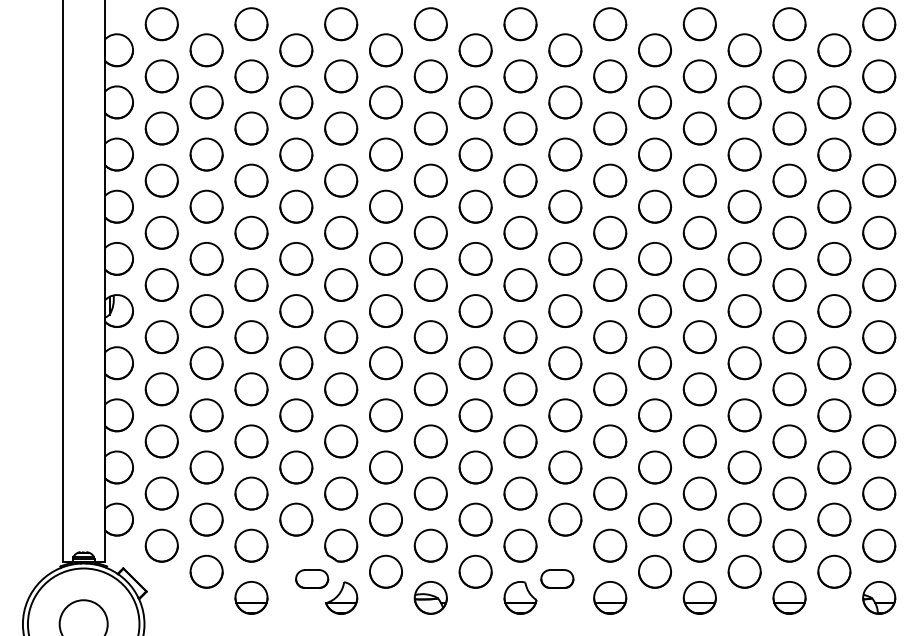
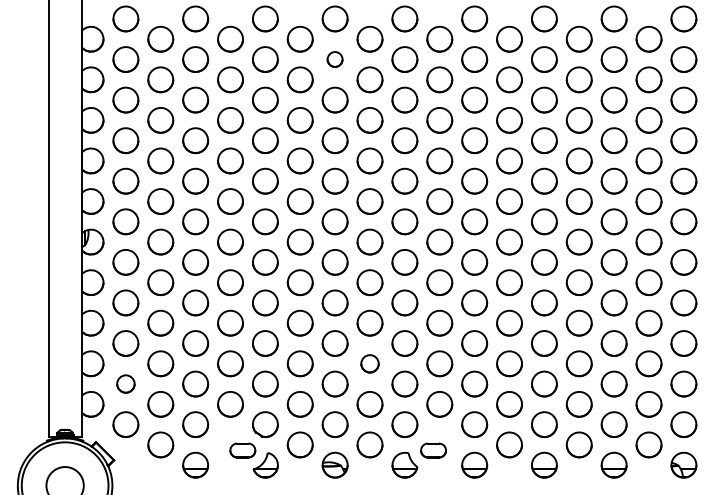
part: (430, 76) -> (334, 59), size x0.6
part: (474, 467) -> (369, 363), size x0.7
part: (161, 492) -> (125, 383), size x0.7

